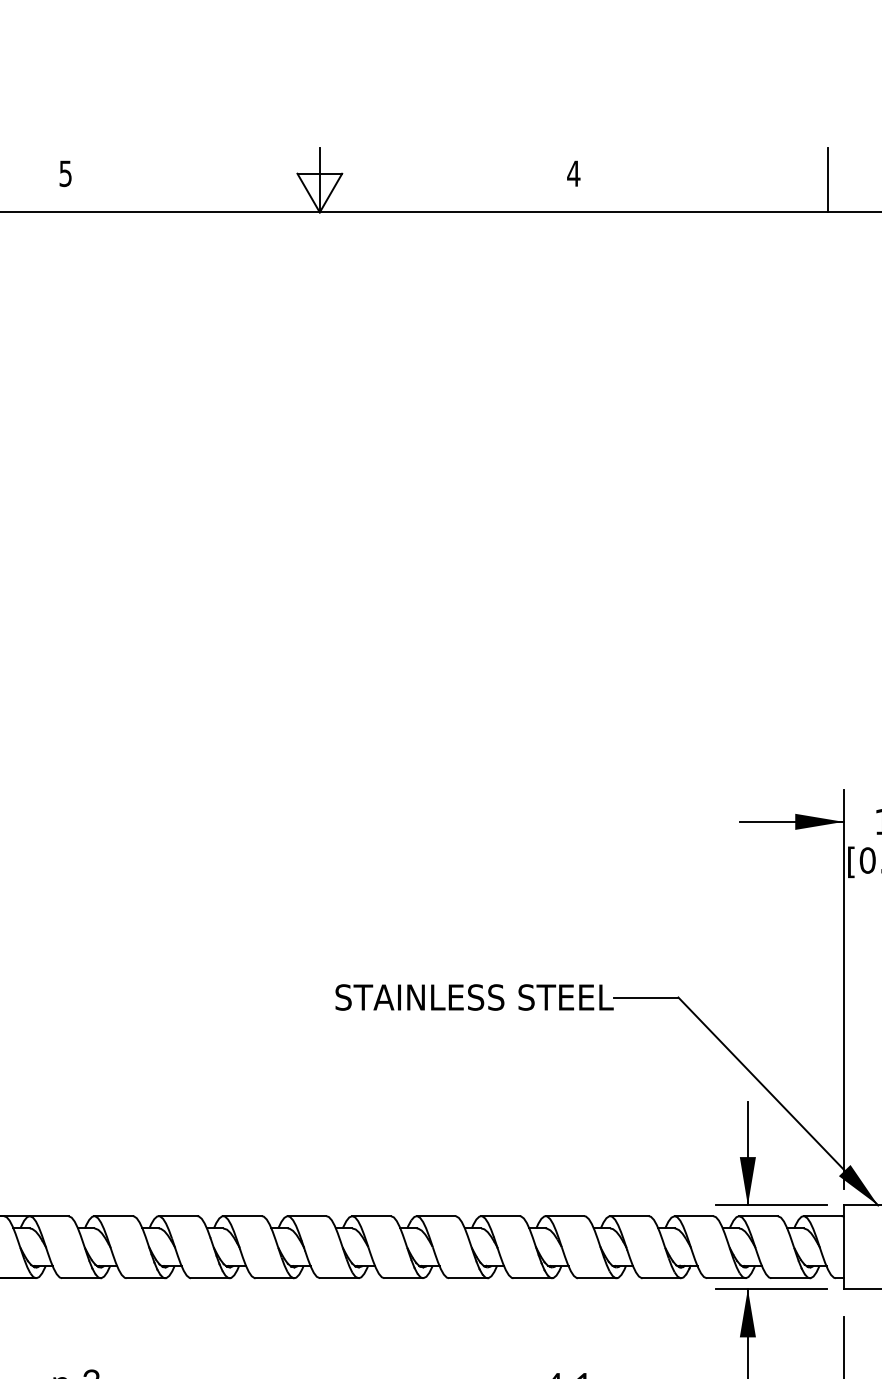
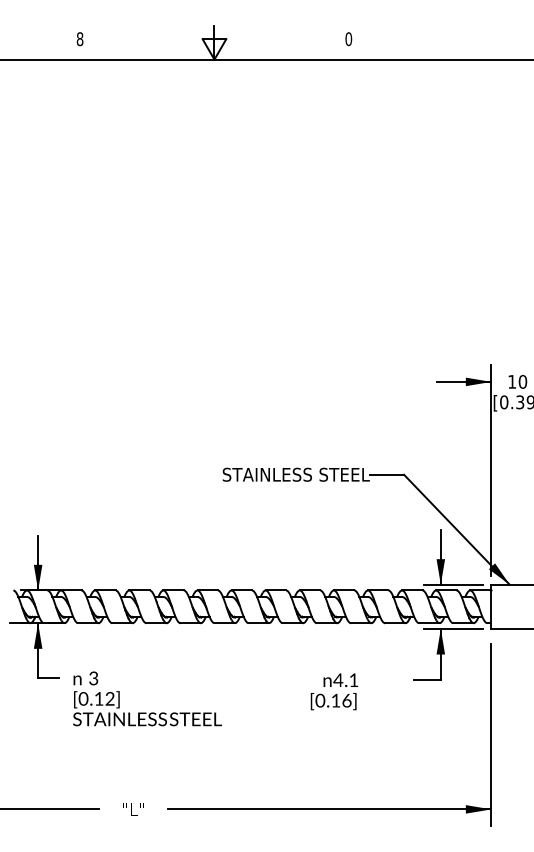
text: (64, 174) -> (79, 39), 5 -> 8
text: (573, 174) -> (348, 39), 4 -> 0
line: (828, 179) -> (483, 42), removed

